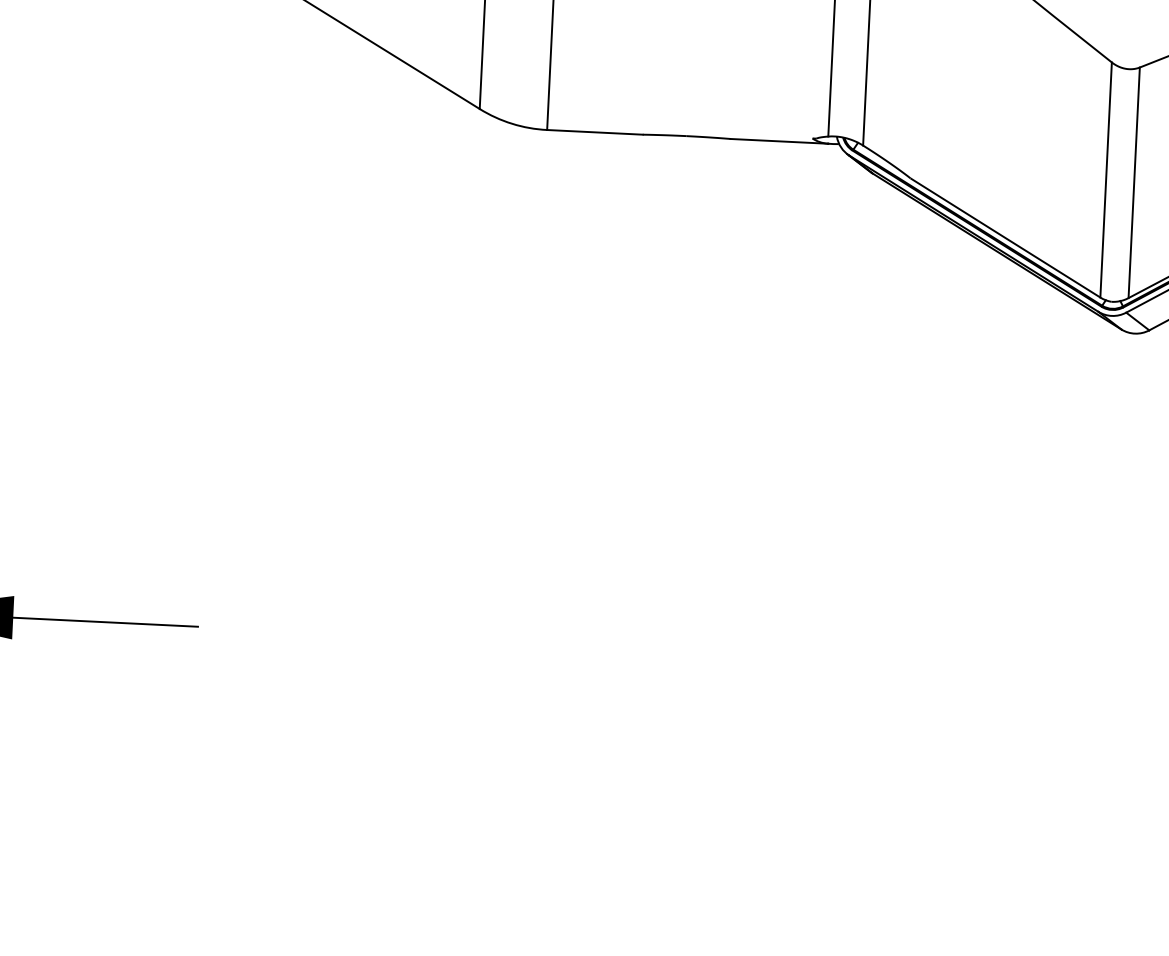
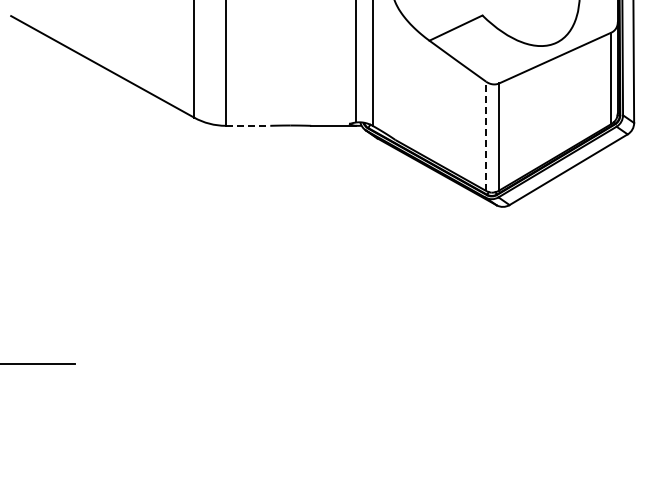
line: (595, 131) -> (248, 125), solid -> dashed
line: (1106, 180) -> (486, 136), solid -> dashed

